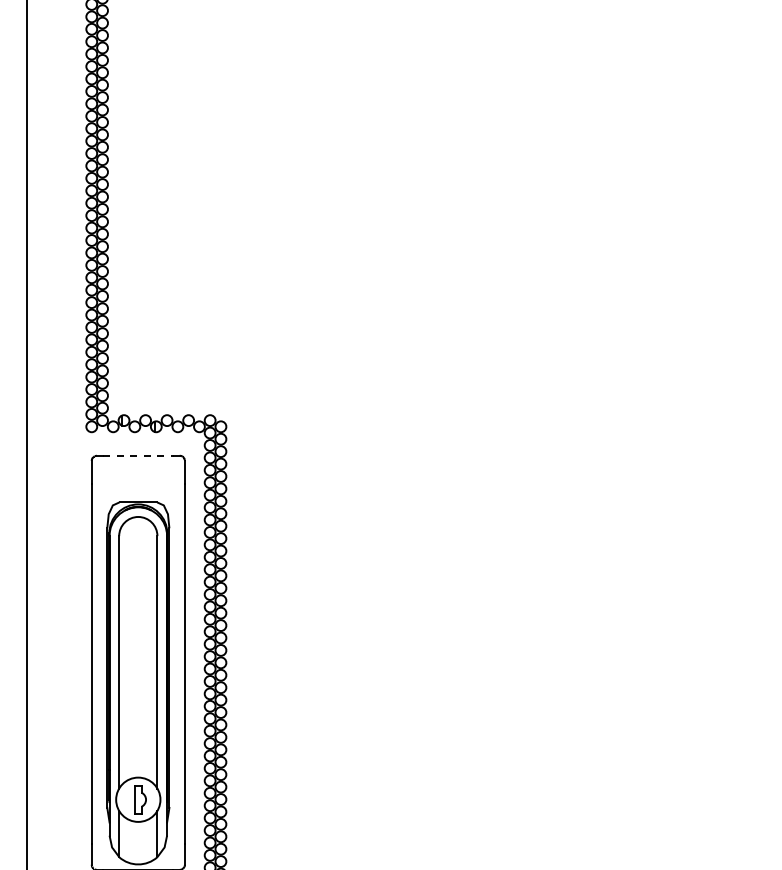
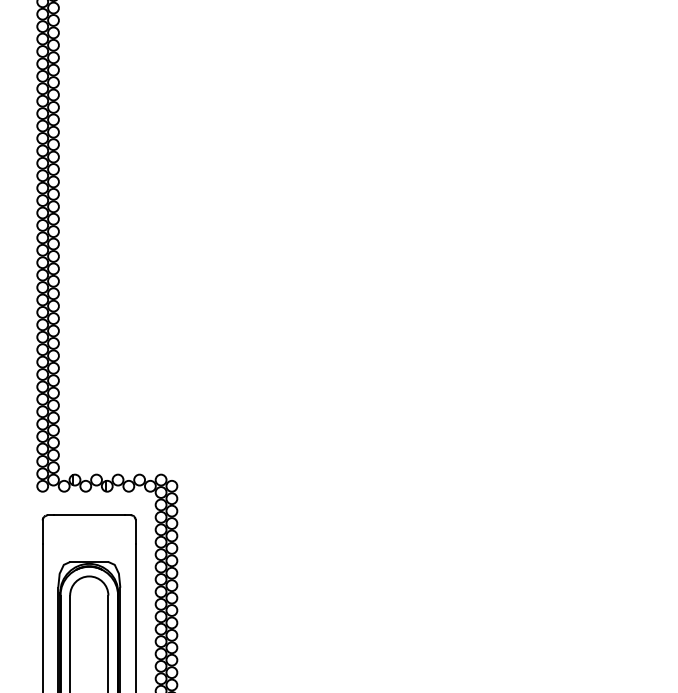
line: (138, 455) -> (89, 514), dashed -> solid

